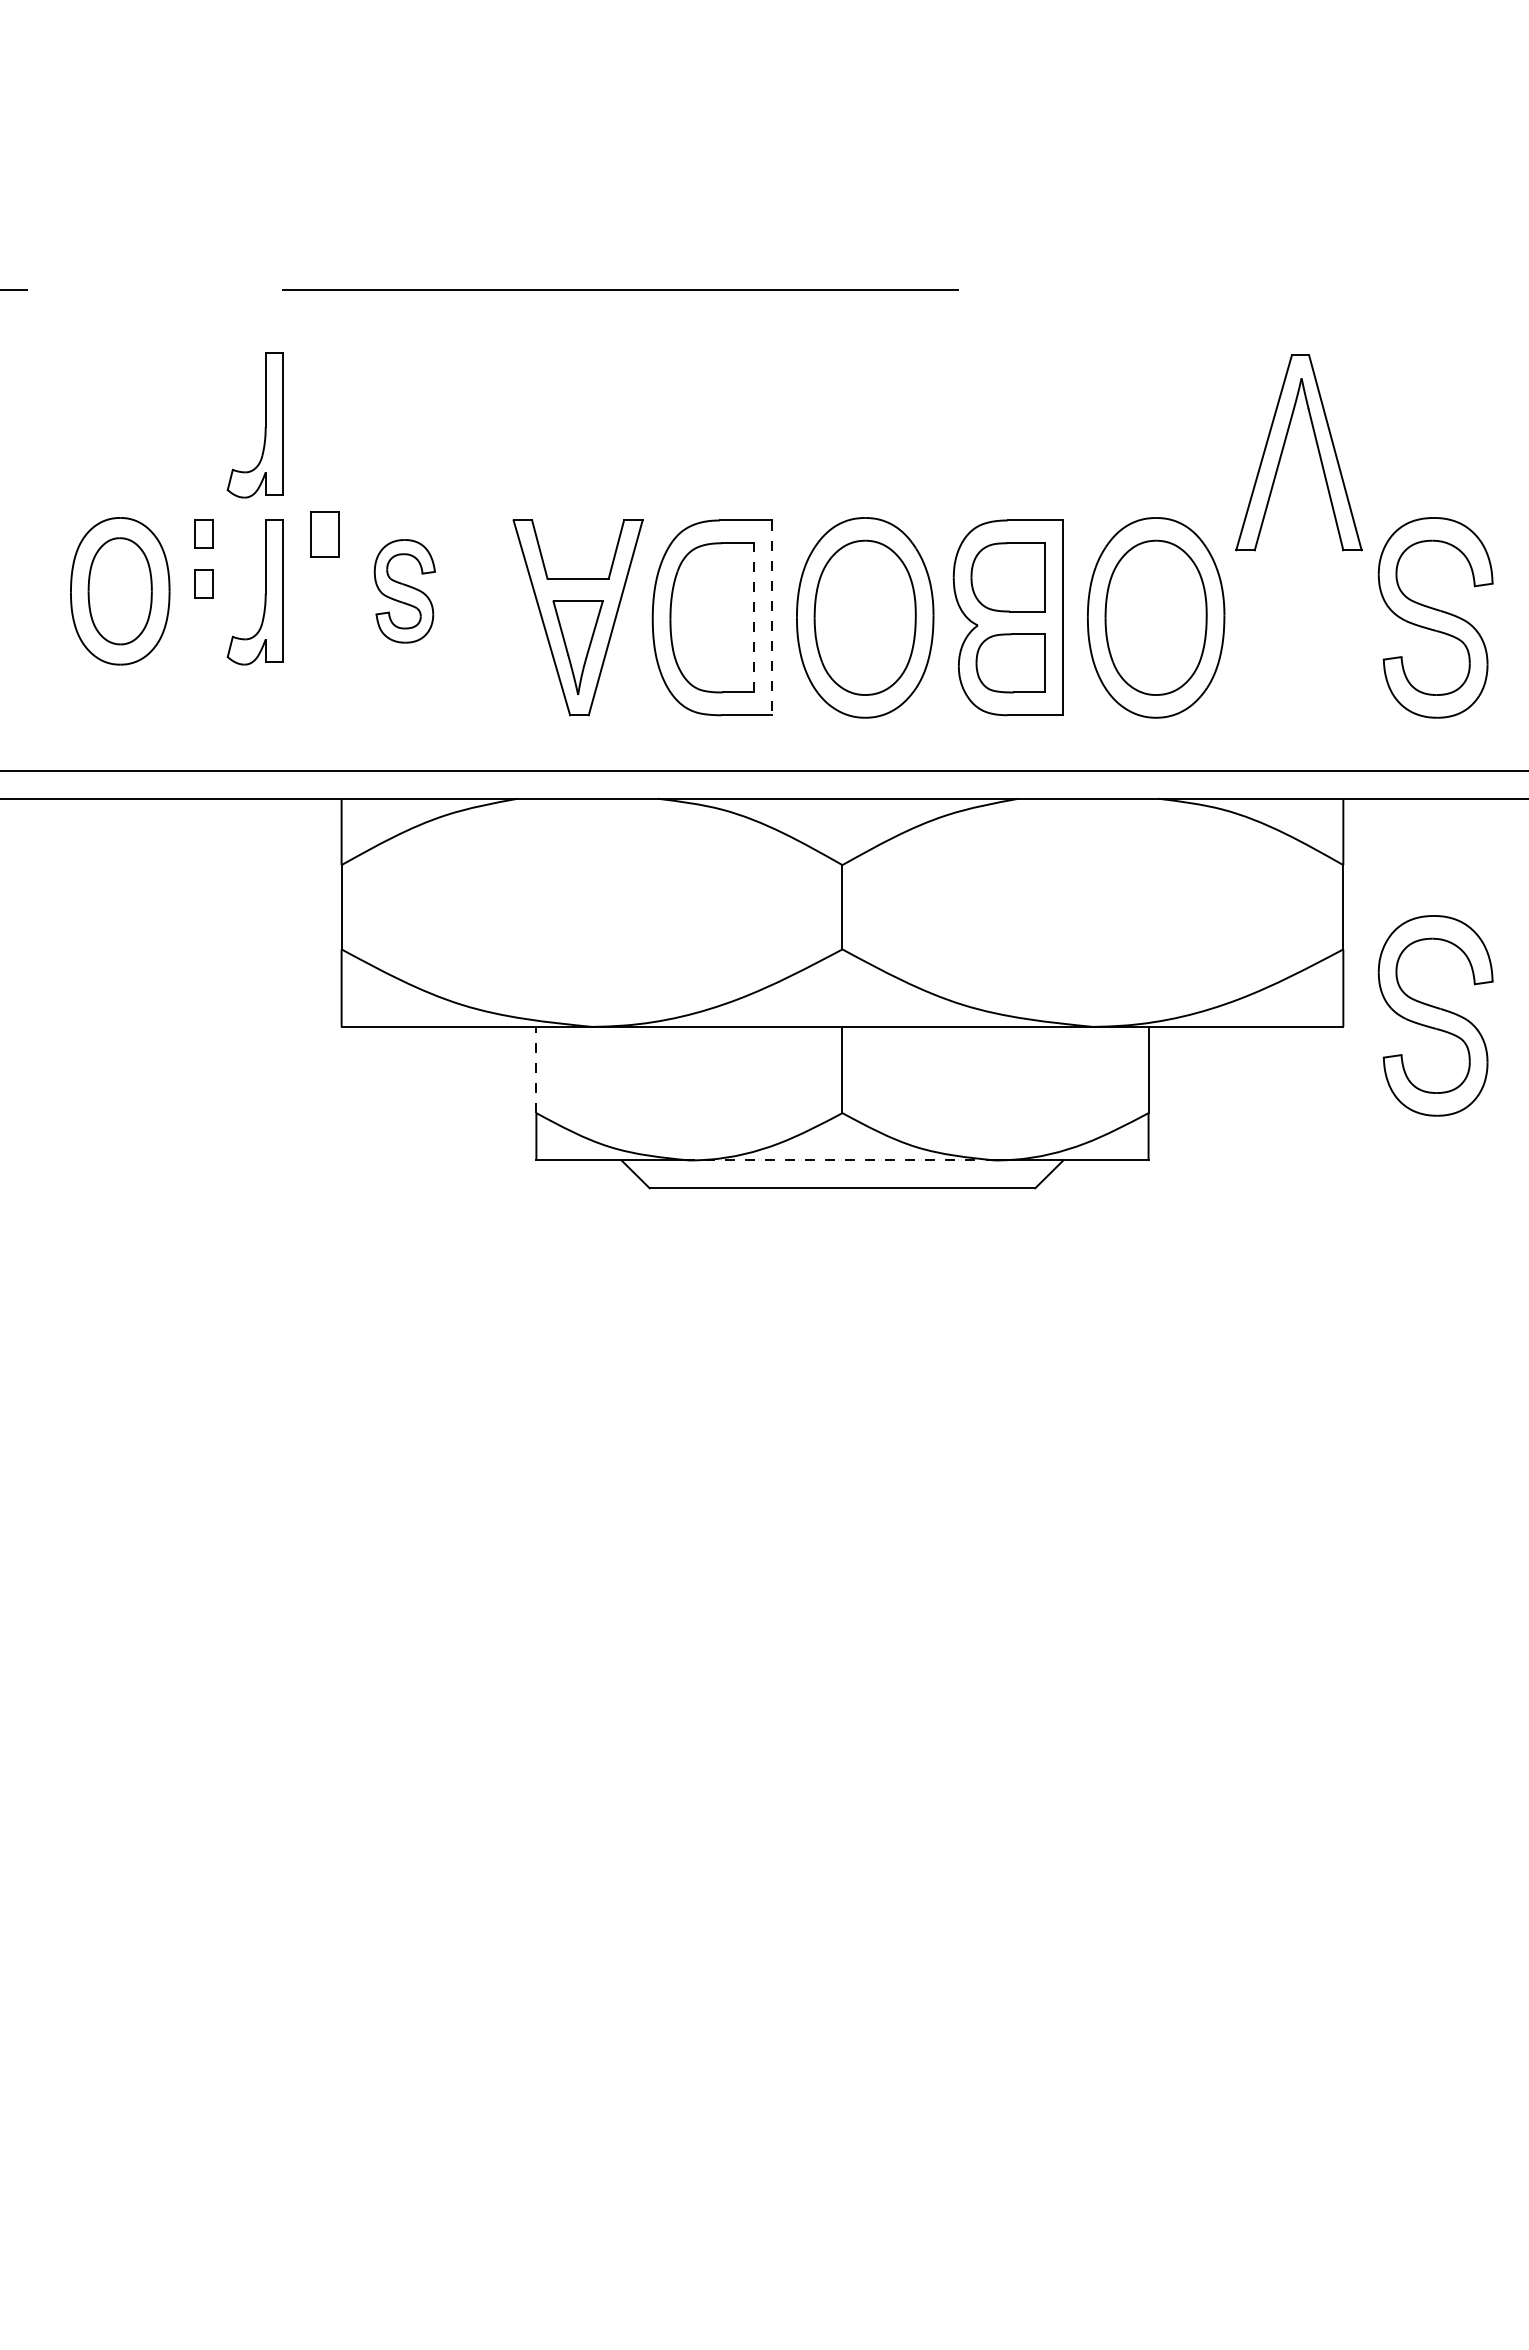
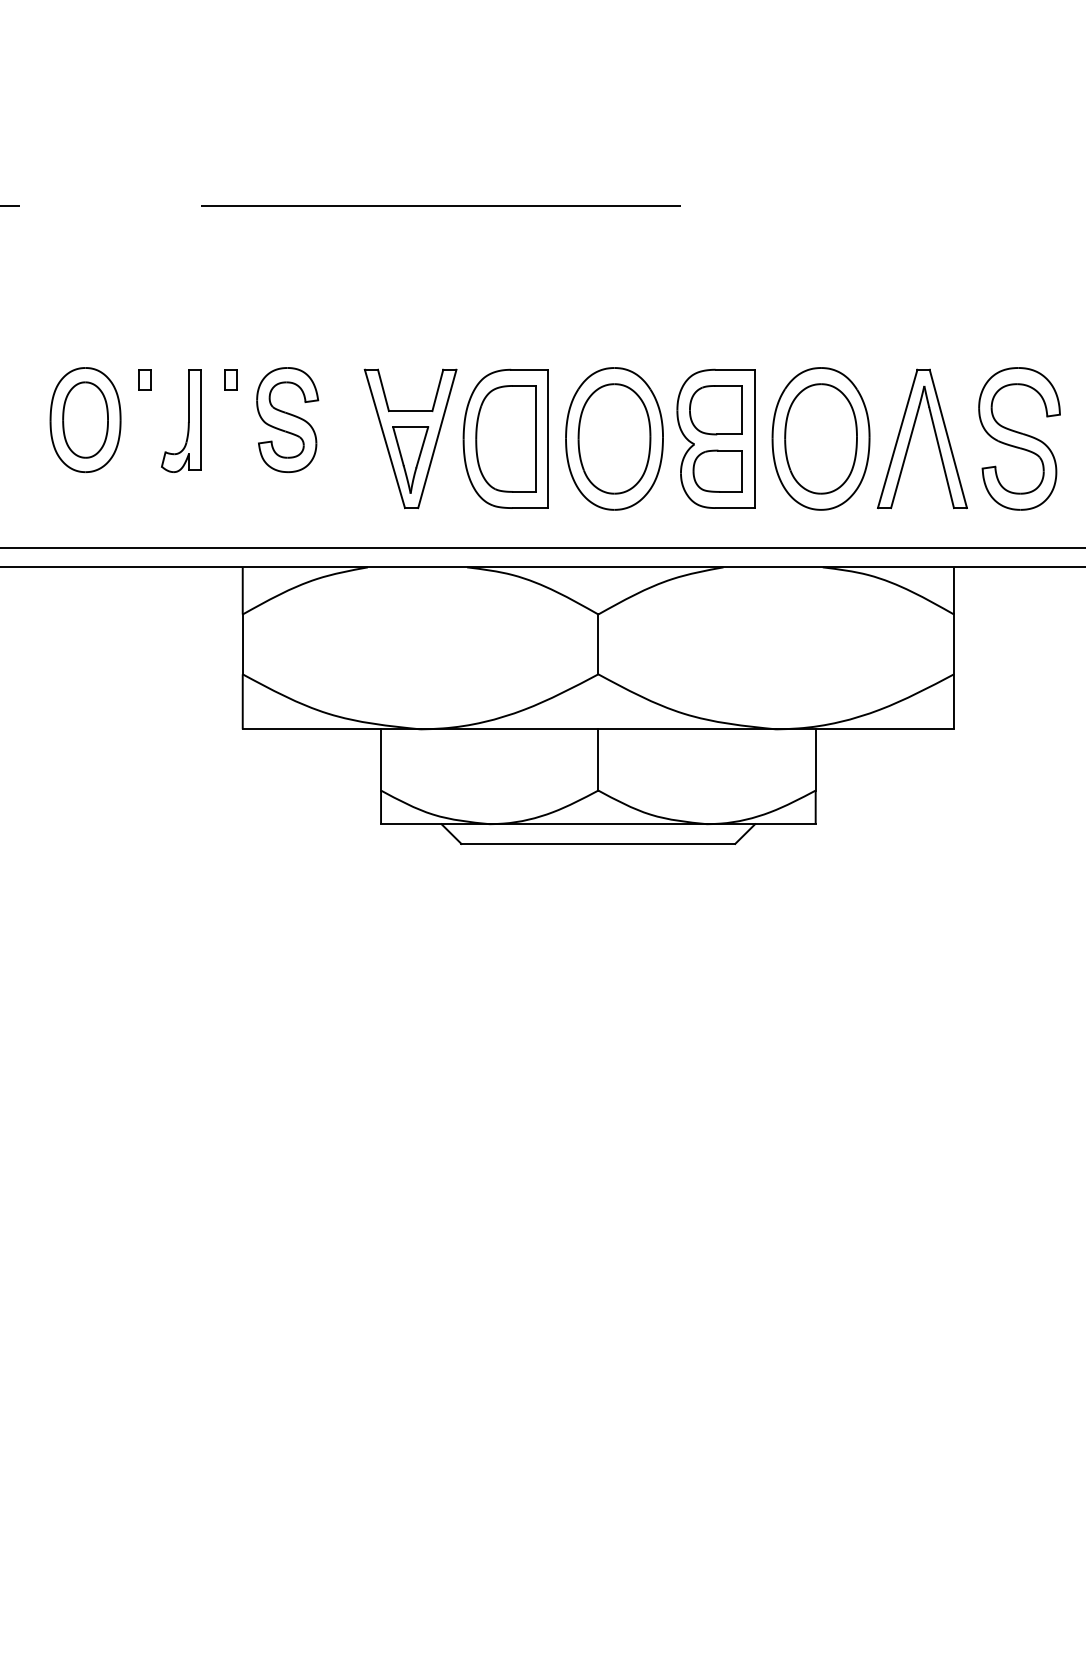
part: (264, 427) -> (188, 303), removed
part: (1284, 447) -> (912, 435), moved
part: (324, 533) -> (230, 379), size x0.62
part: (203, 583) -> (144, 414), removed
part: (404, 591) -> (287, 420), size x1.43
line: (753, 617) -> (535, 438), dashed -> solid
line: (771, 618) -> (547, 439), dashed -> solid
part: (1435, 1015) -> (1019, 721), removed
line: (536, 1069) -> (381, 759), dashed -> solid
line: (841, 1160) -> (597, 824), dashed -> solid

